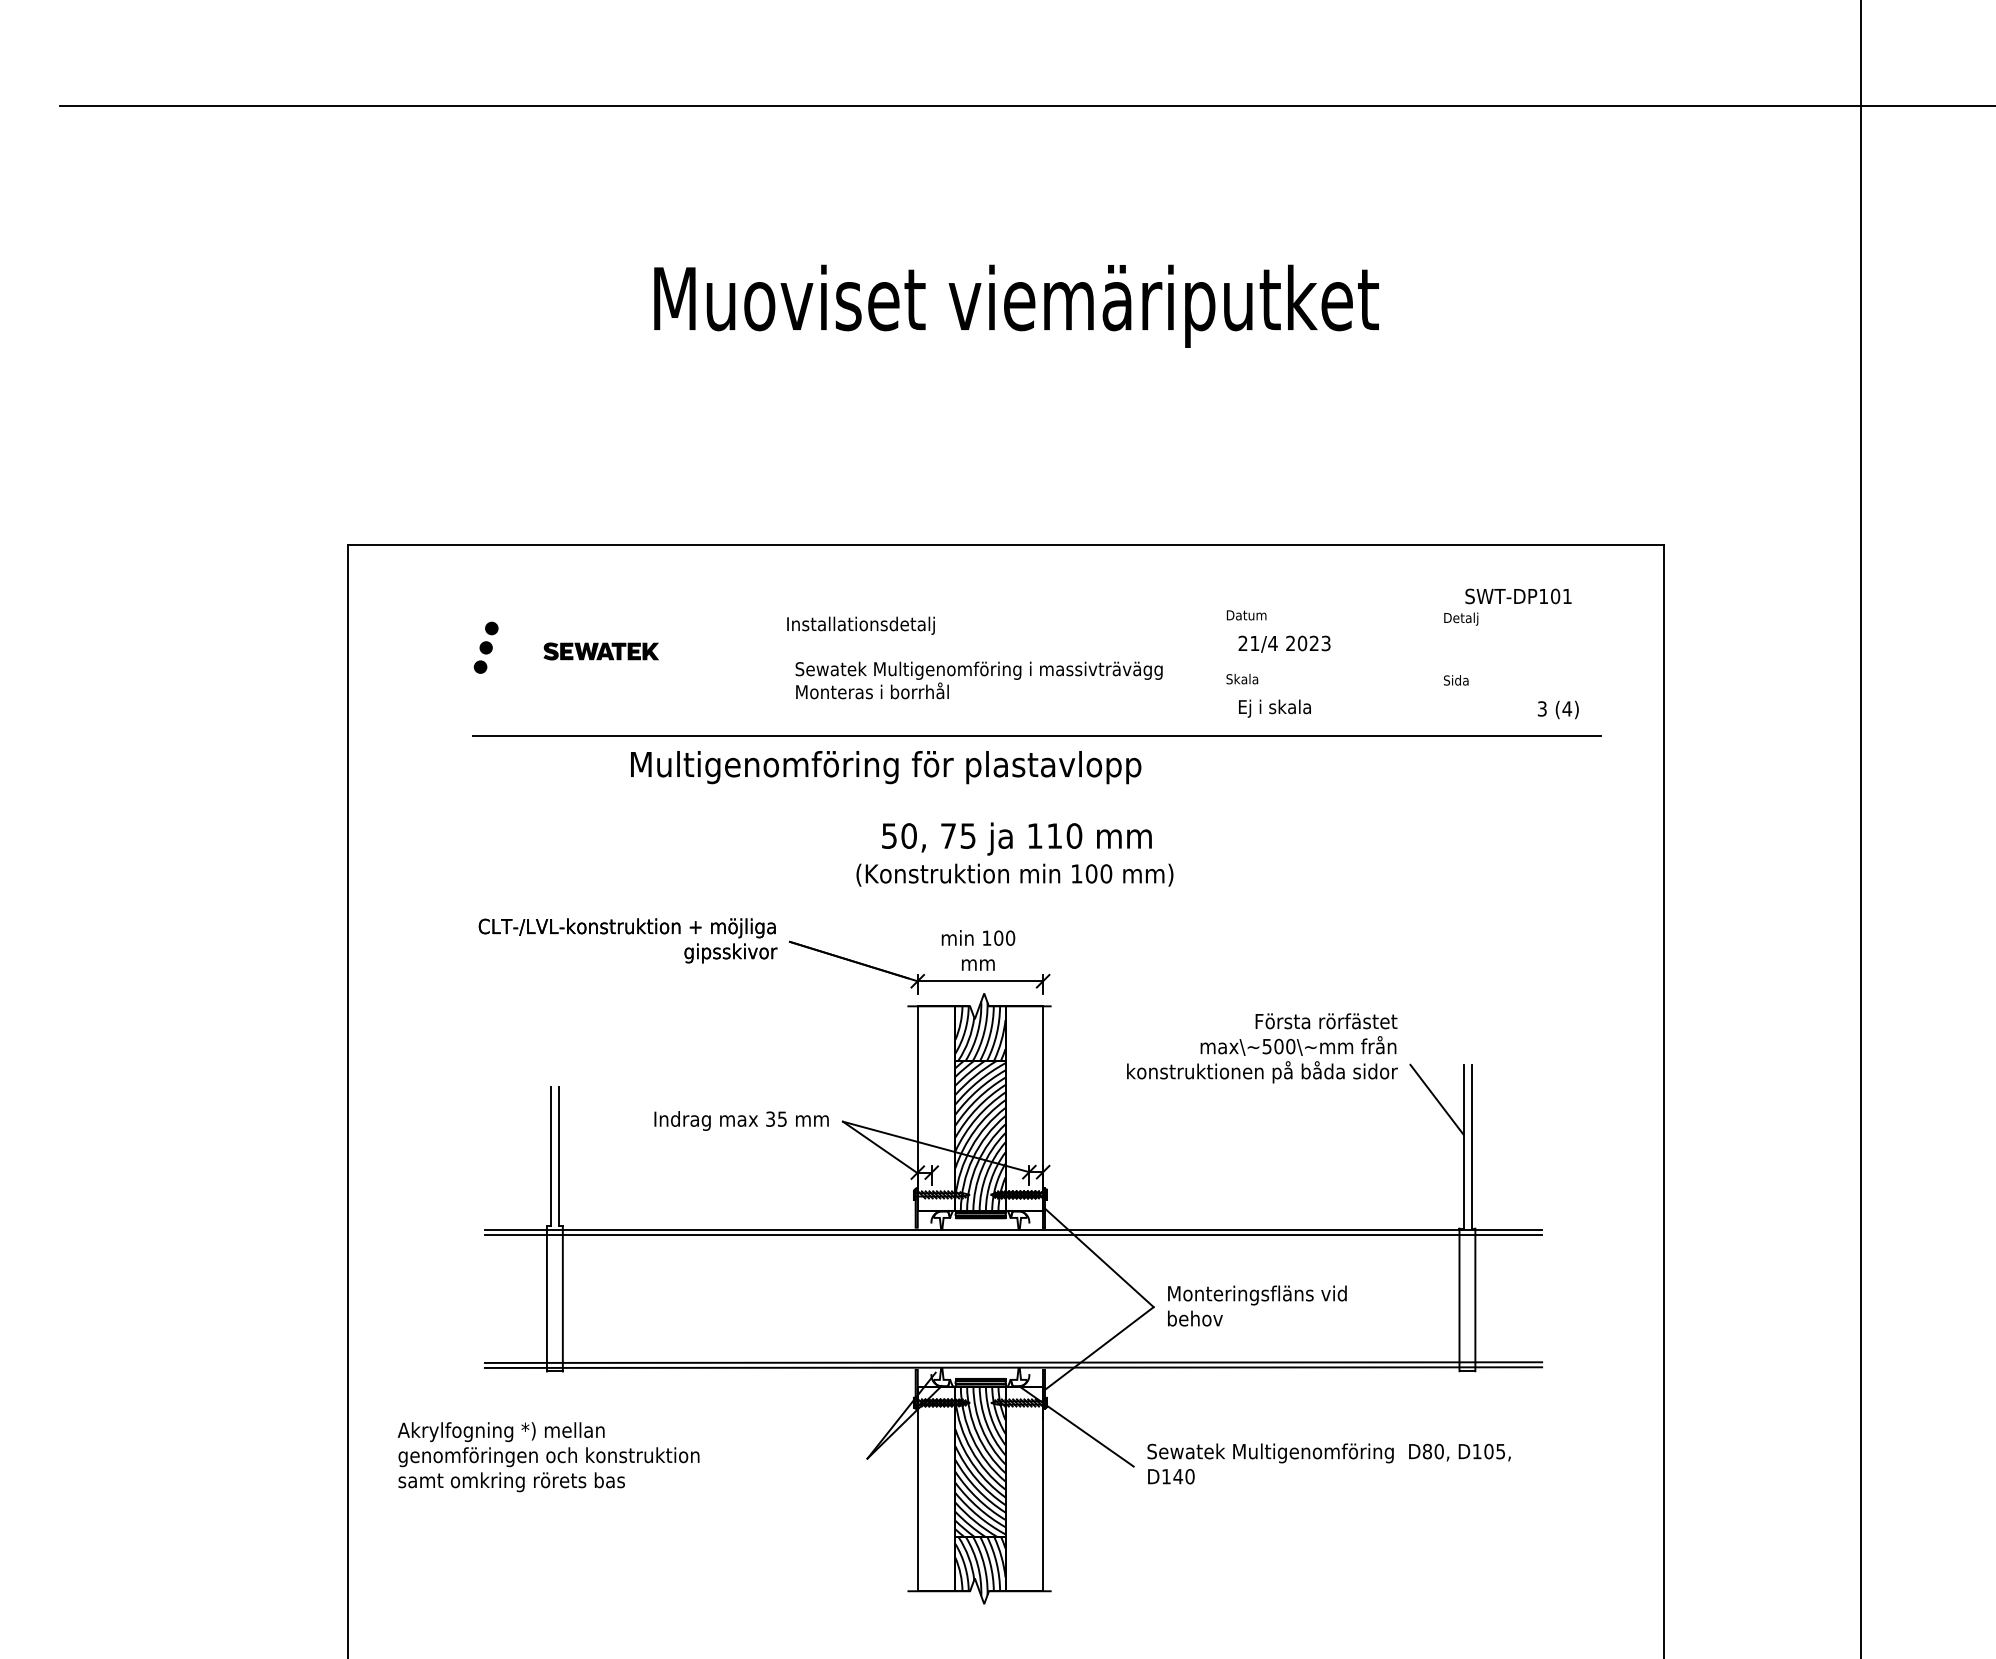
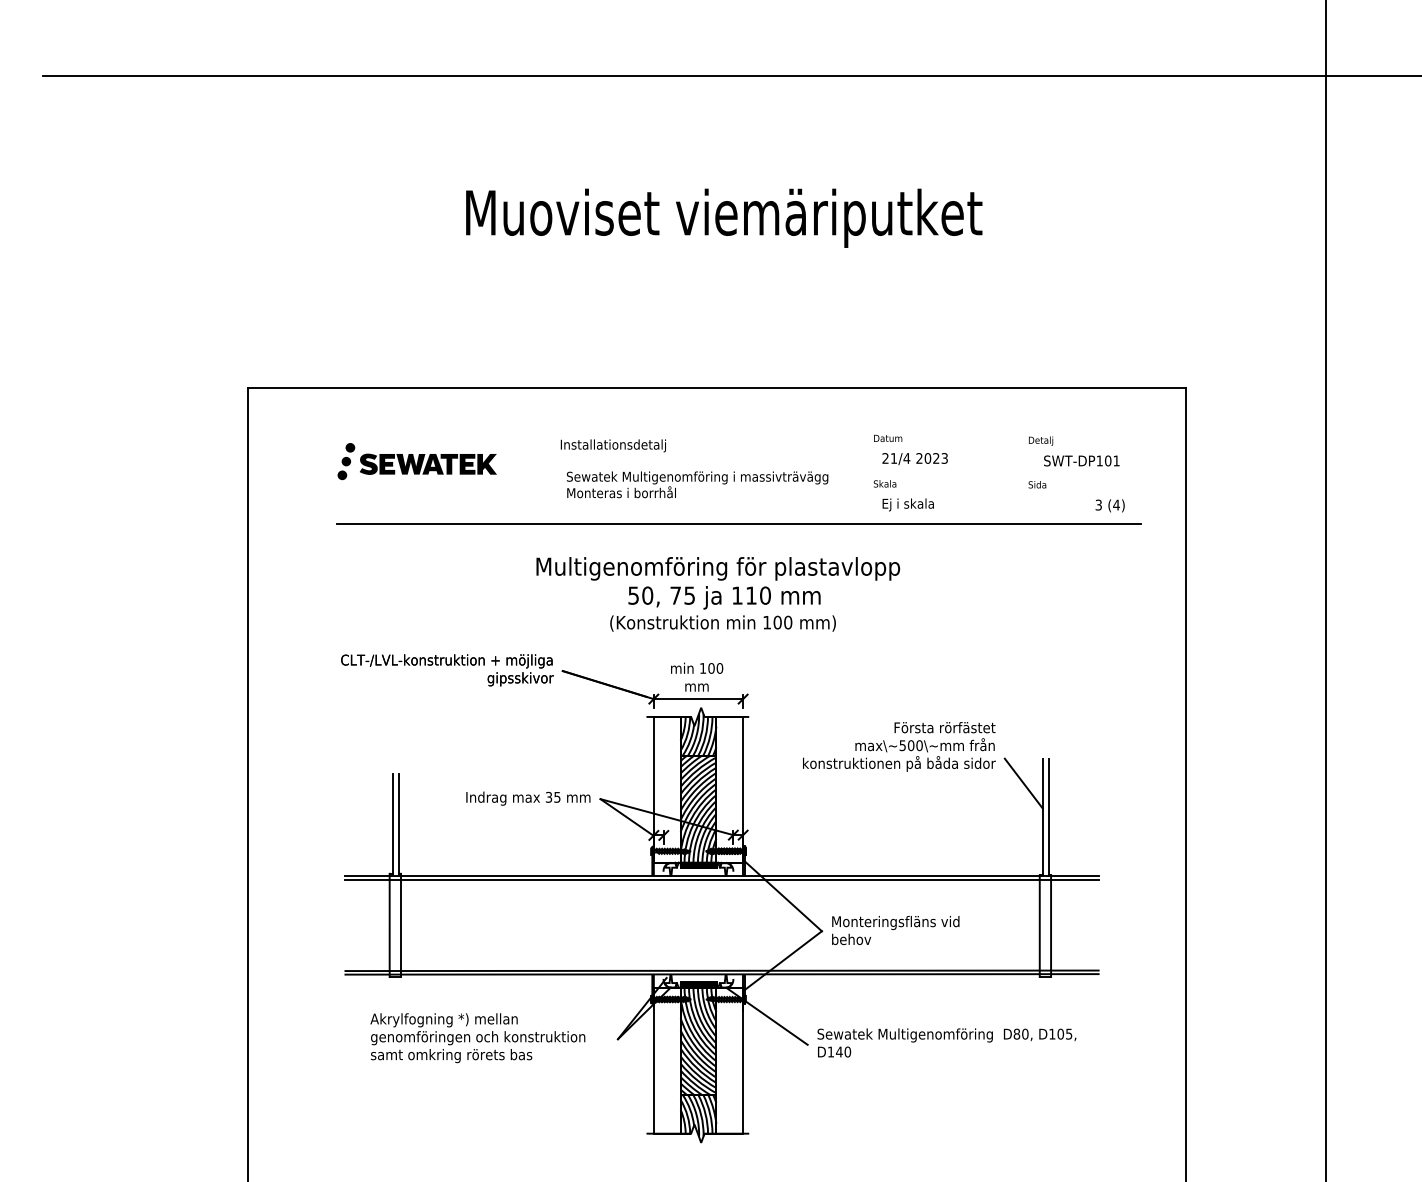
text: (1518, 595) -> (1081, 460), moved
part: (601, 650) -> (428, 463), size x1.67
text: (886, 767) -> (718, 568), moved
text: (548, 1457) -> (477, 1038), moved

